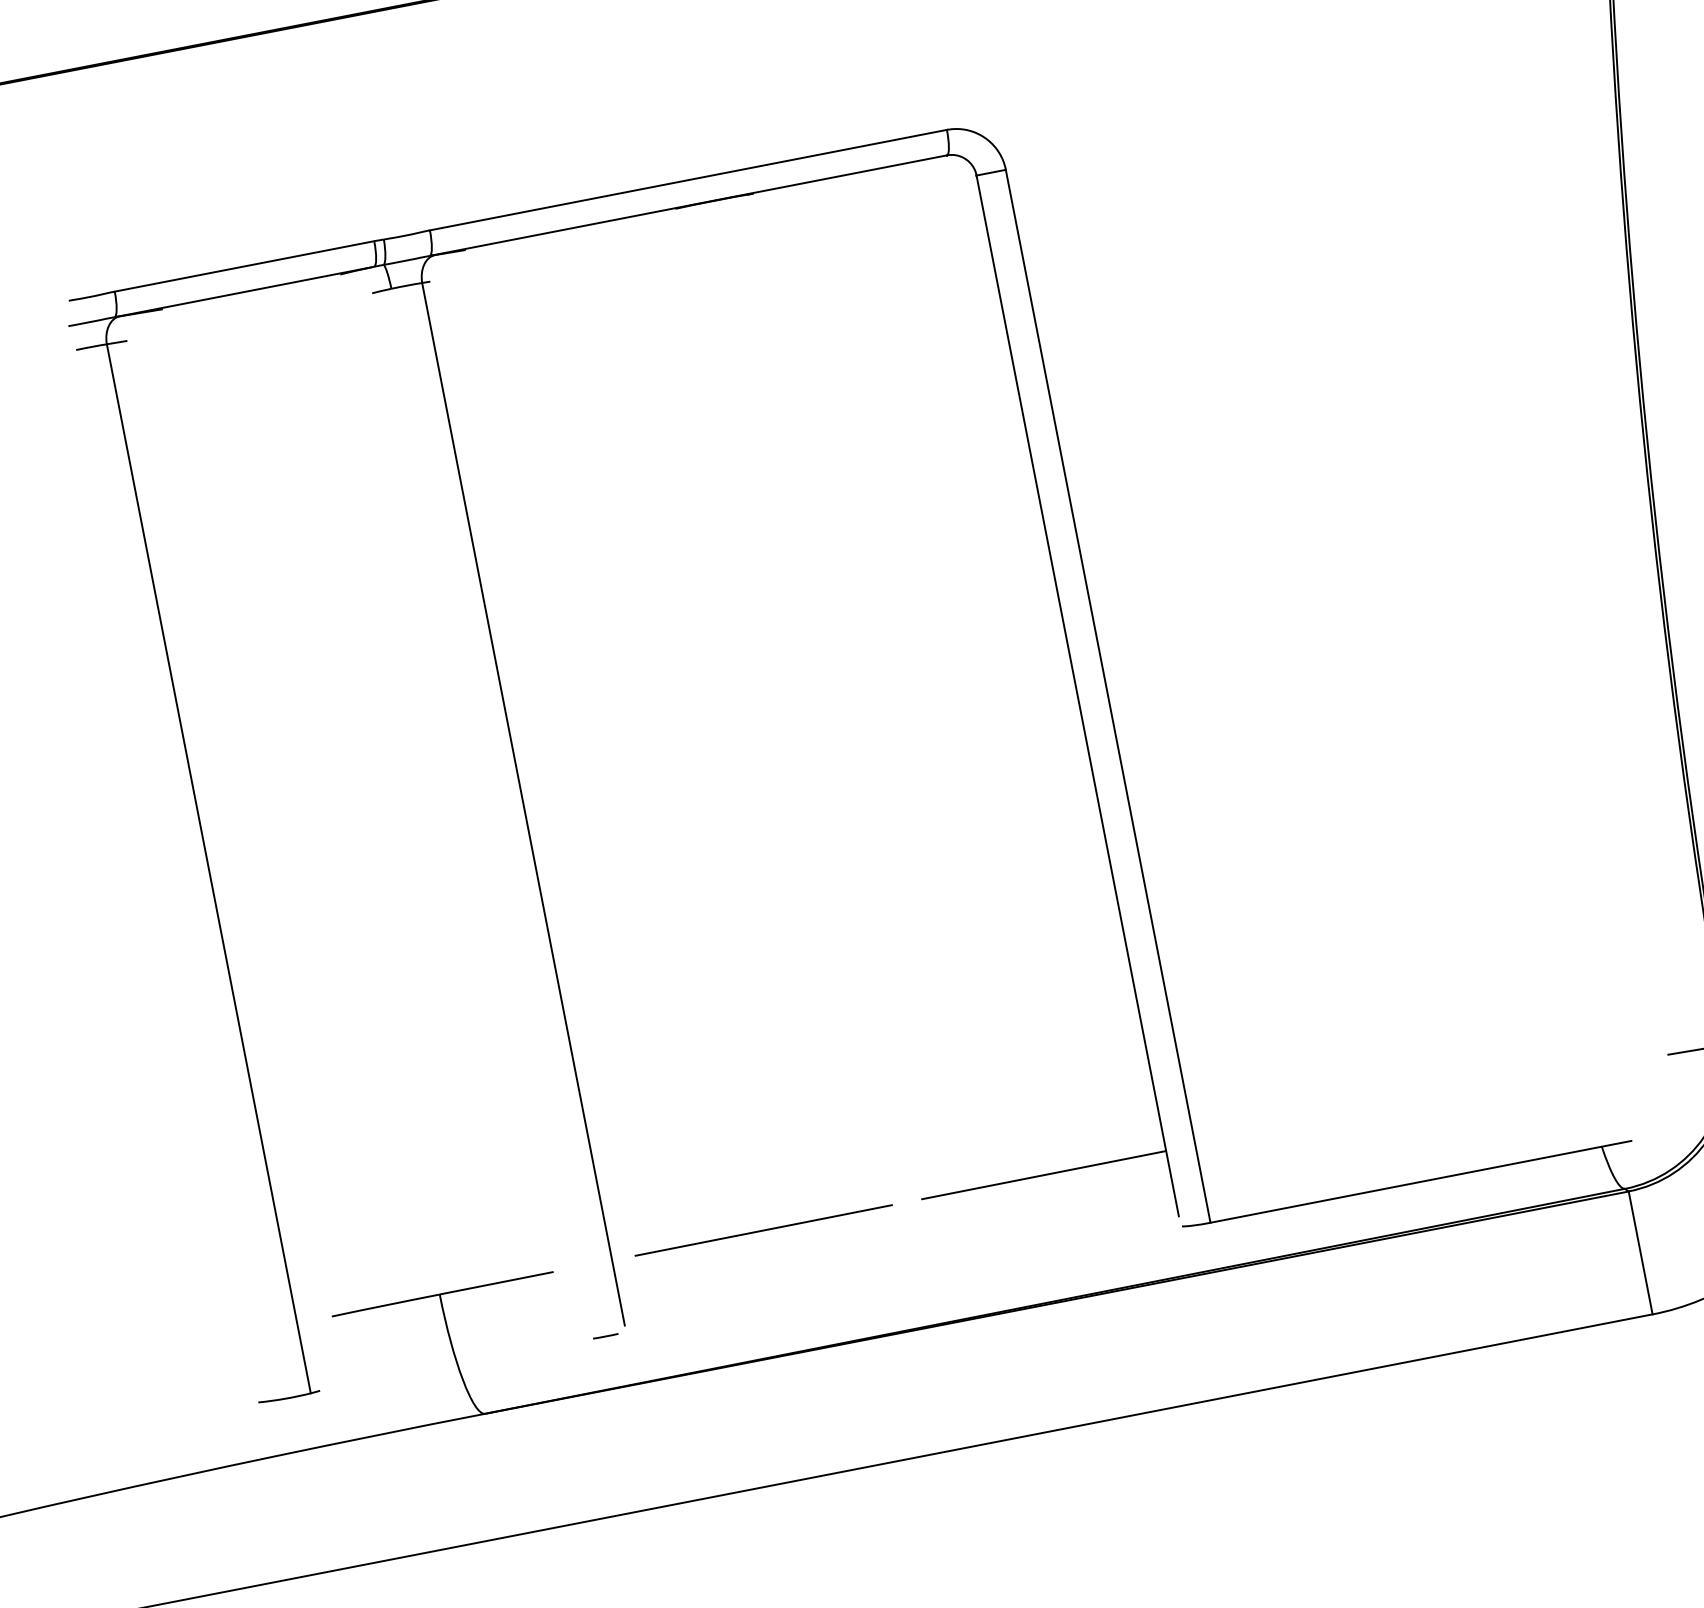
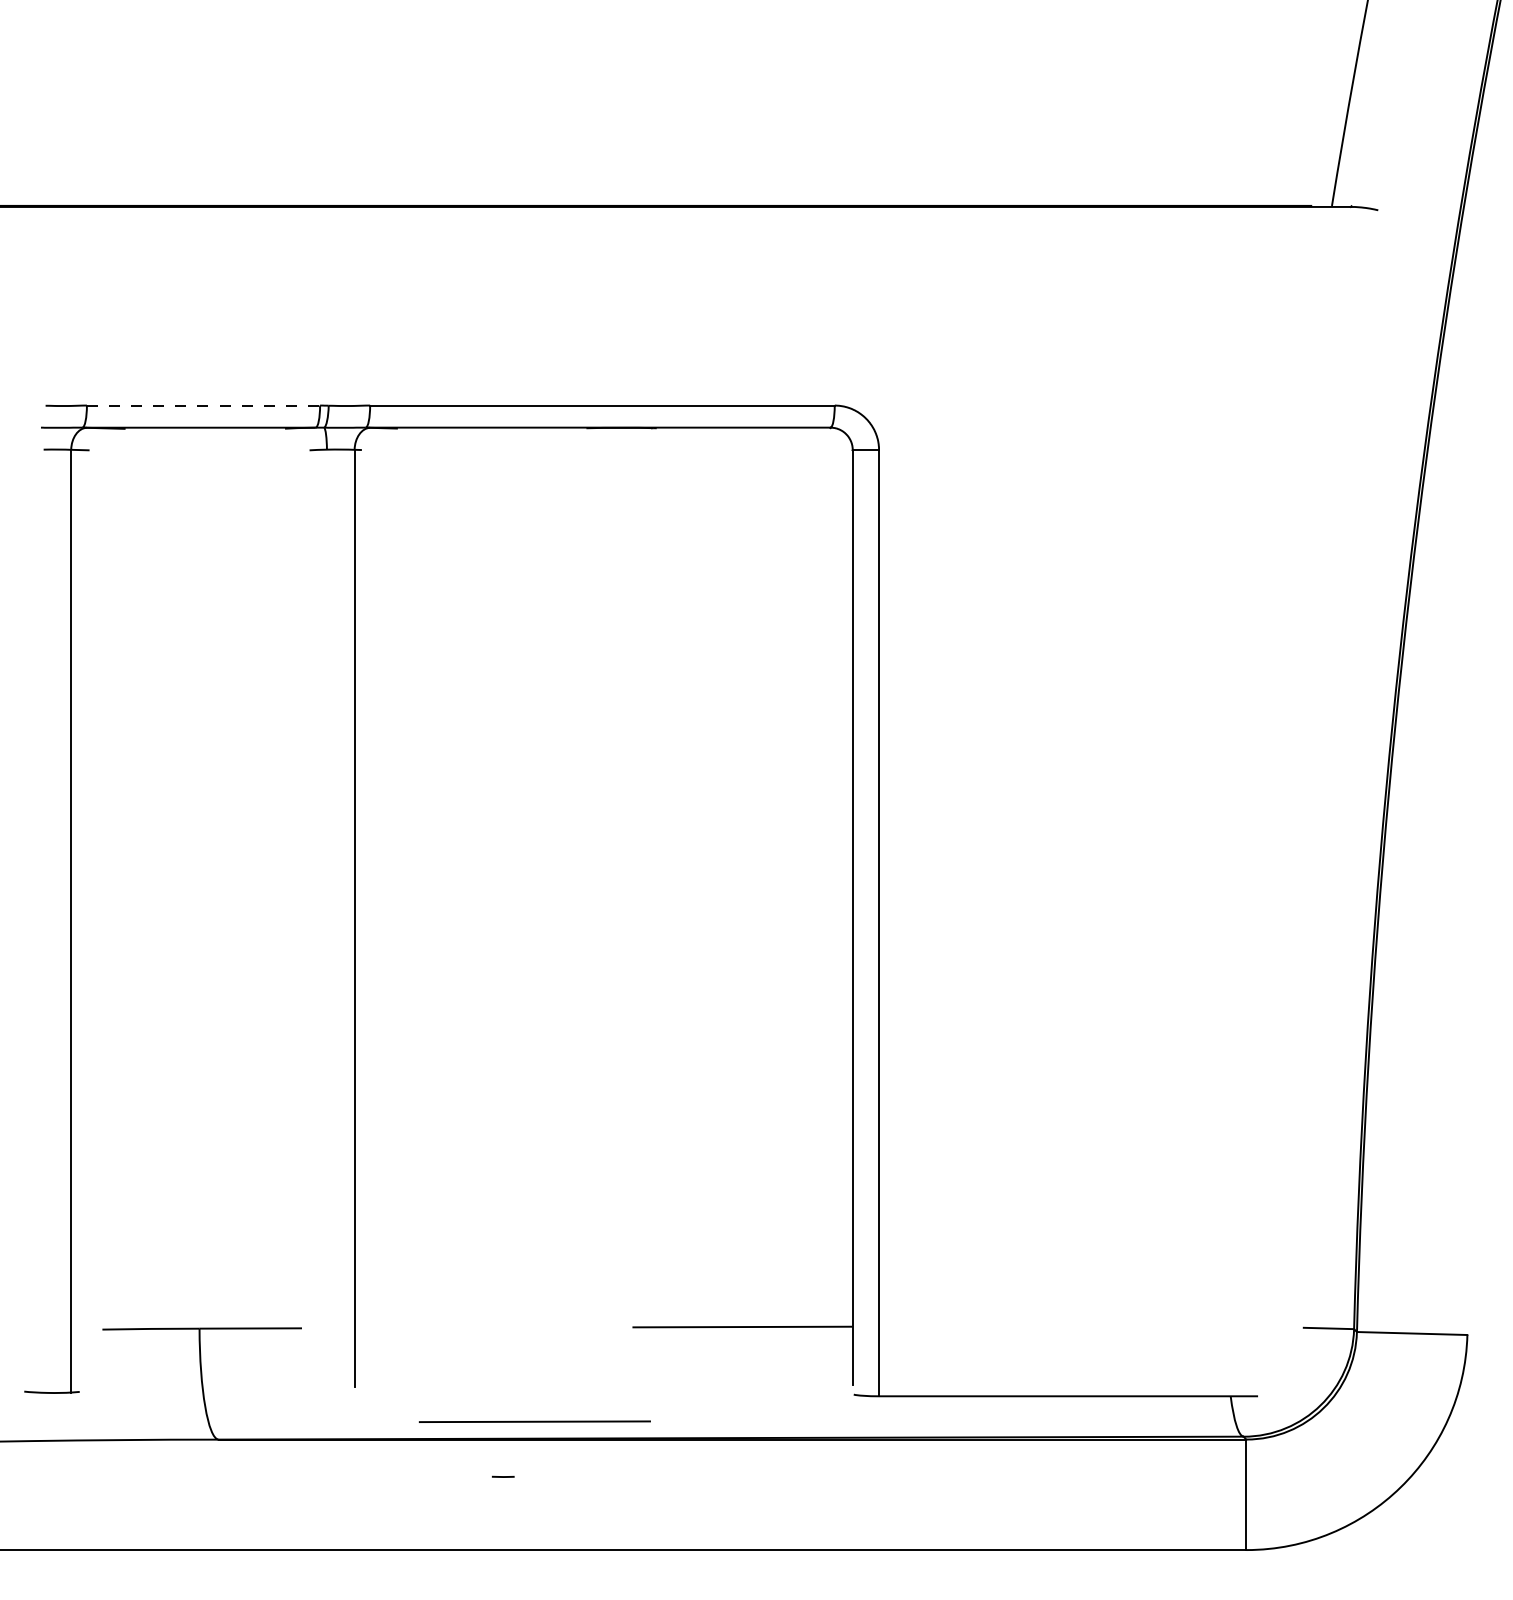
line: (244, 266) -> (203, 405), solid -> dashed
line: (763, 1230) -> (534, 1421), moved
line: (605, 1335) -> (503, 1476), moved

